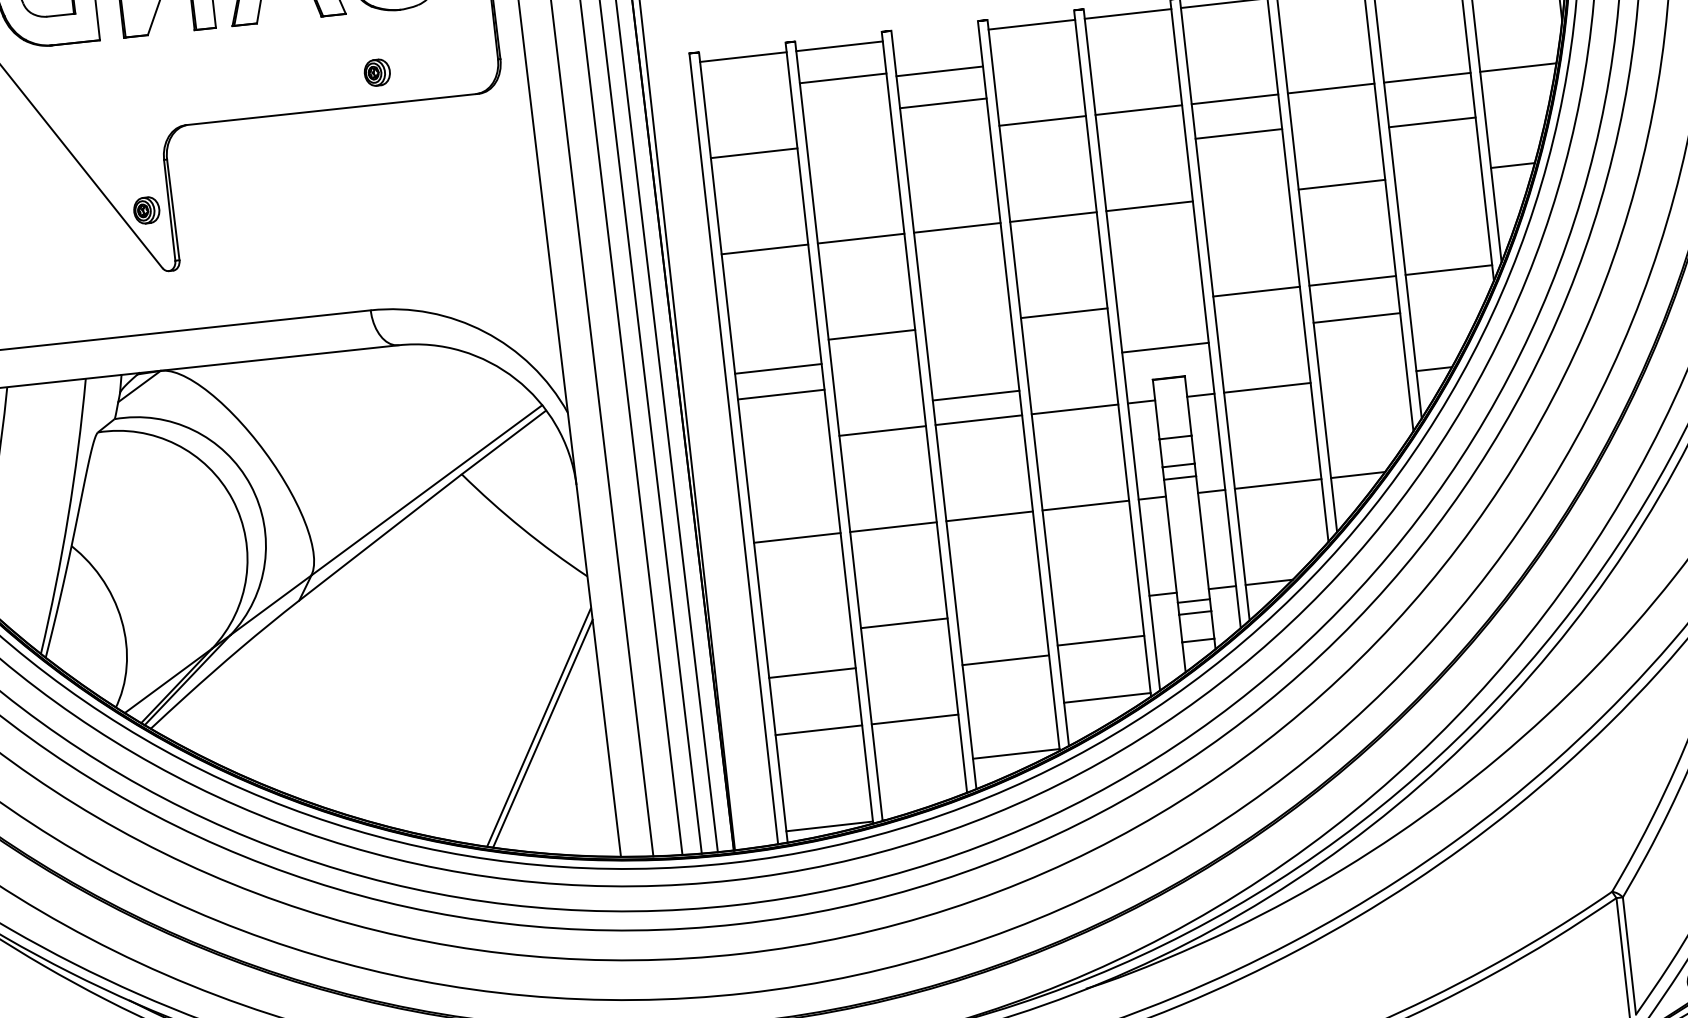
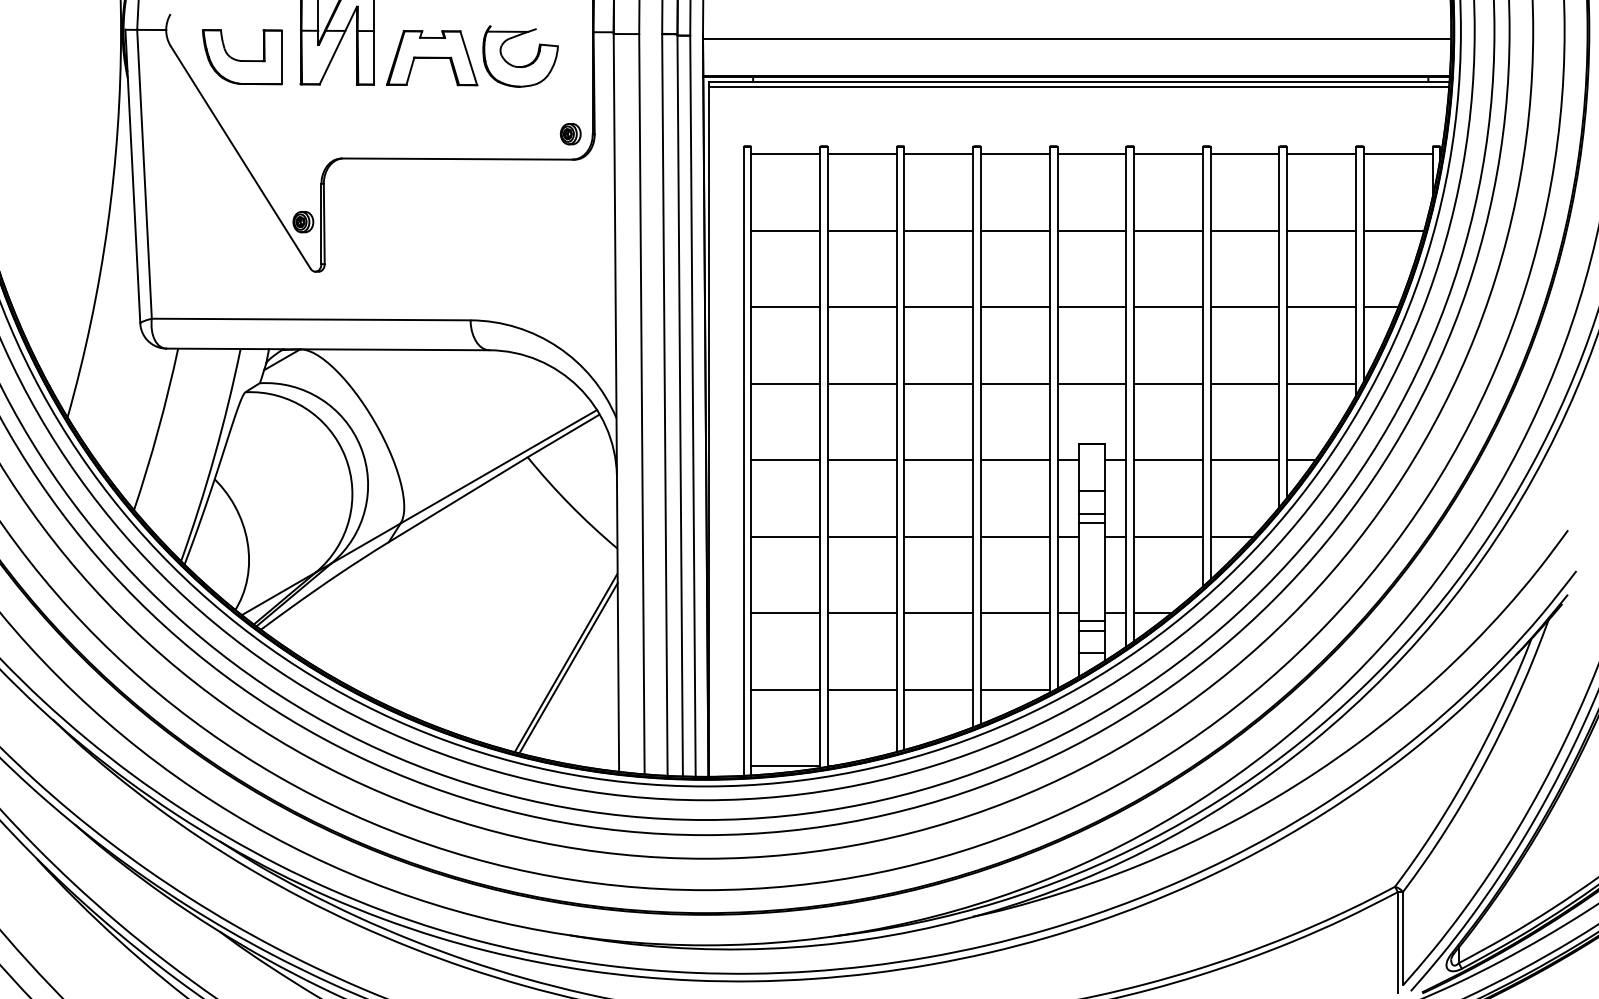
line: (939, 71) -> (938, 230), moved
part: (377, 73) -> (570, 134), moved
line: (842, 78) -> (861, 230), moved
line: (942, 103) -> (938, 154), moved
line: (1432, 122) -> (1321, 307), moved
line: (1238, 134) -> (1168, 307), moved
line: (1356, 318) -> (1244, 460), moved
line: (1164, 347) -> (1091, 383), moved
line: (777, 369) -> (785, 460), moved
line: (780, 394) -> (785, 383), moved
line: (975, 395) -> (938, 383), moved
line: (1099, 640) -> (1014, 613), moved
line: (1005, 660) -> (938, 613), moved
line: (812, 673) -> (785, 613), moved
line: (1015, 753) -> (938, 689), moved

